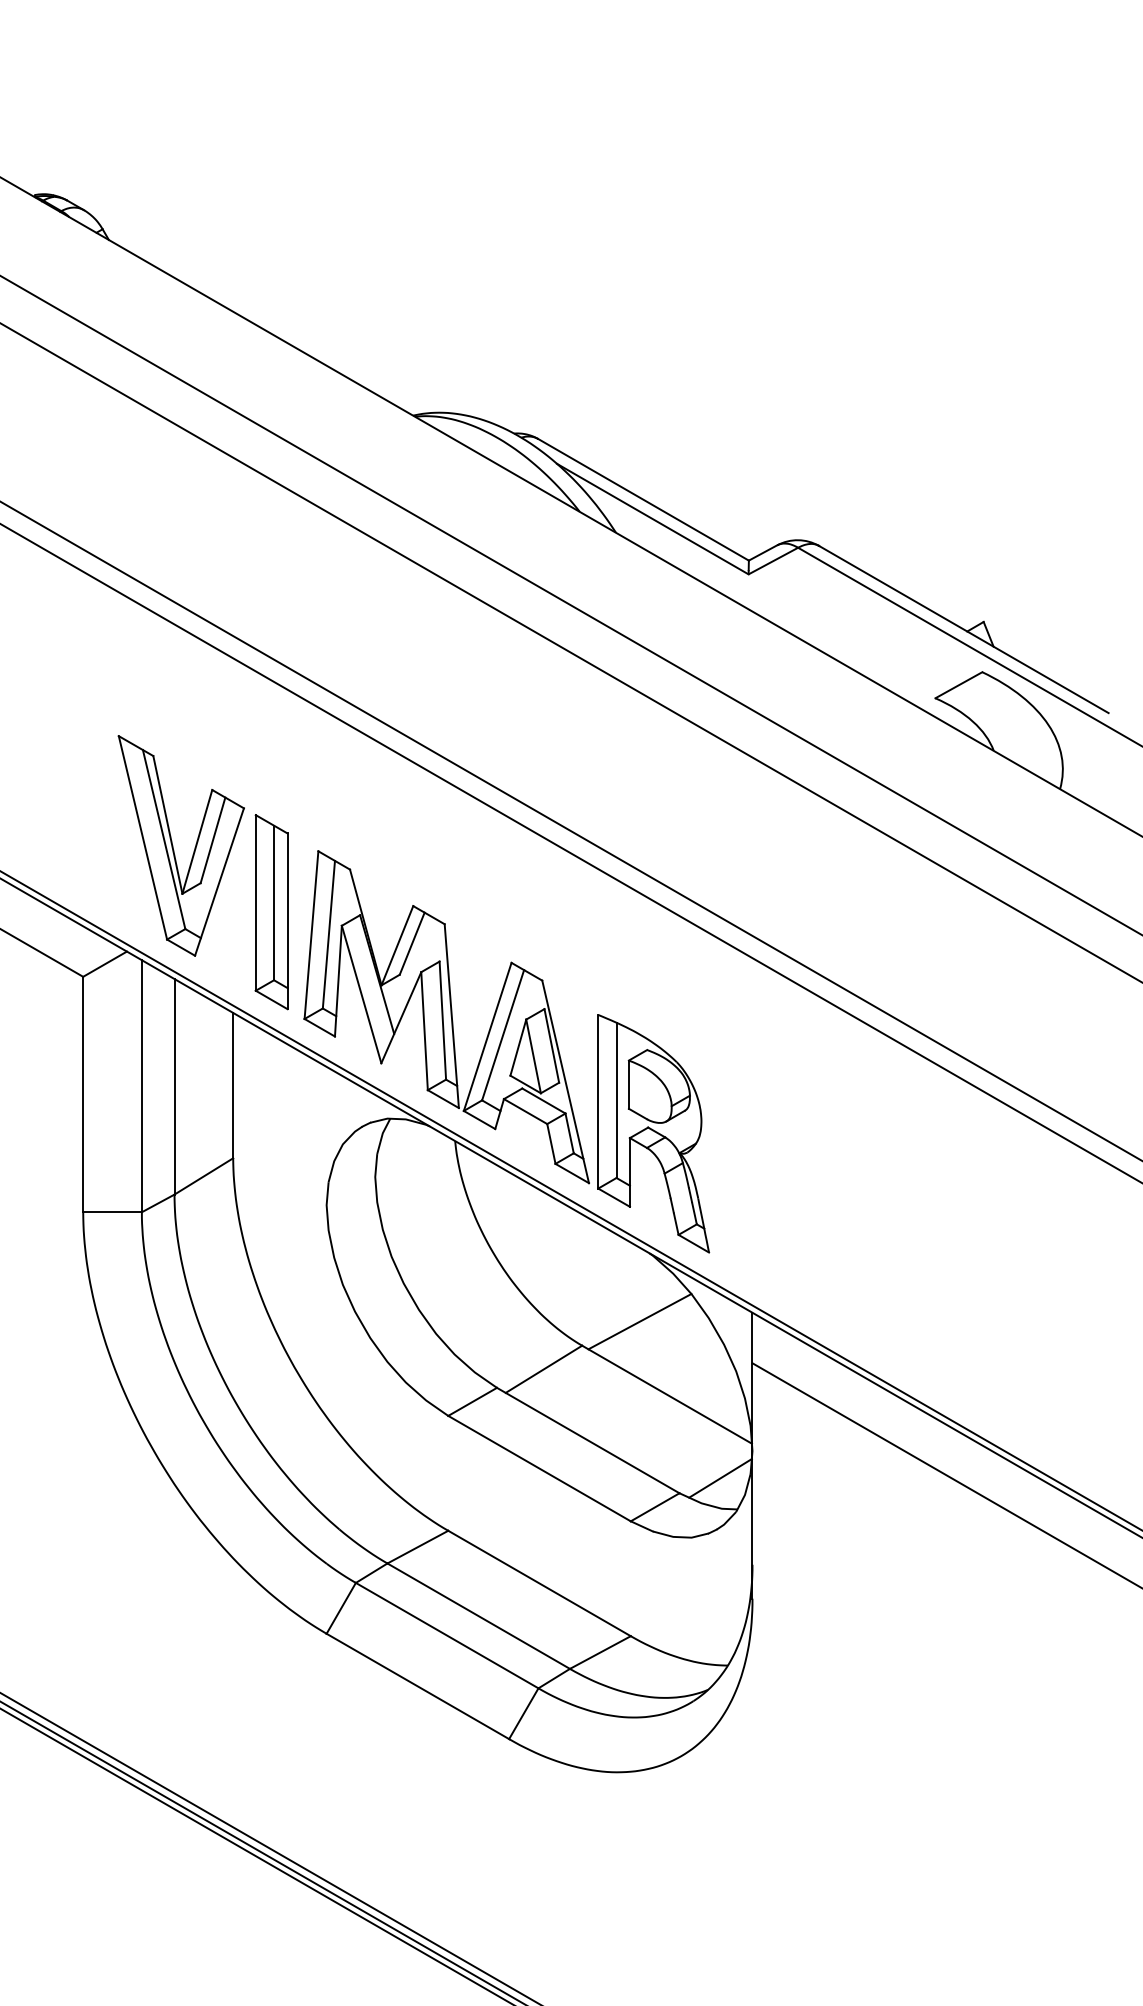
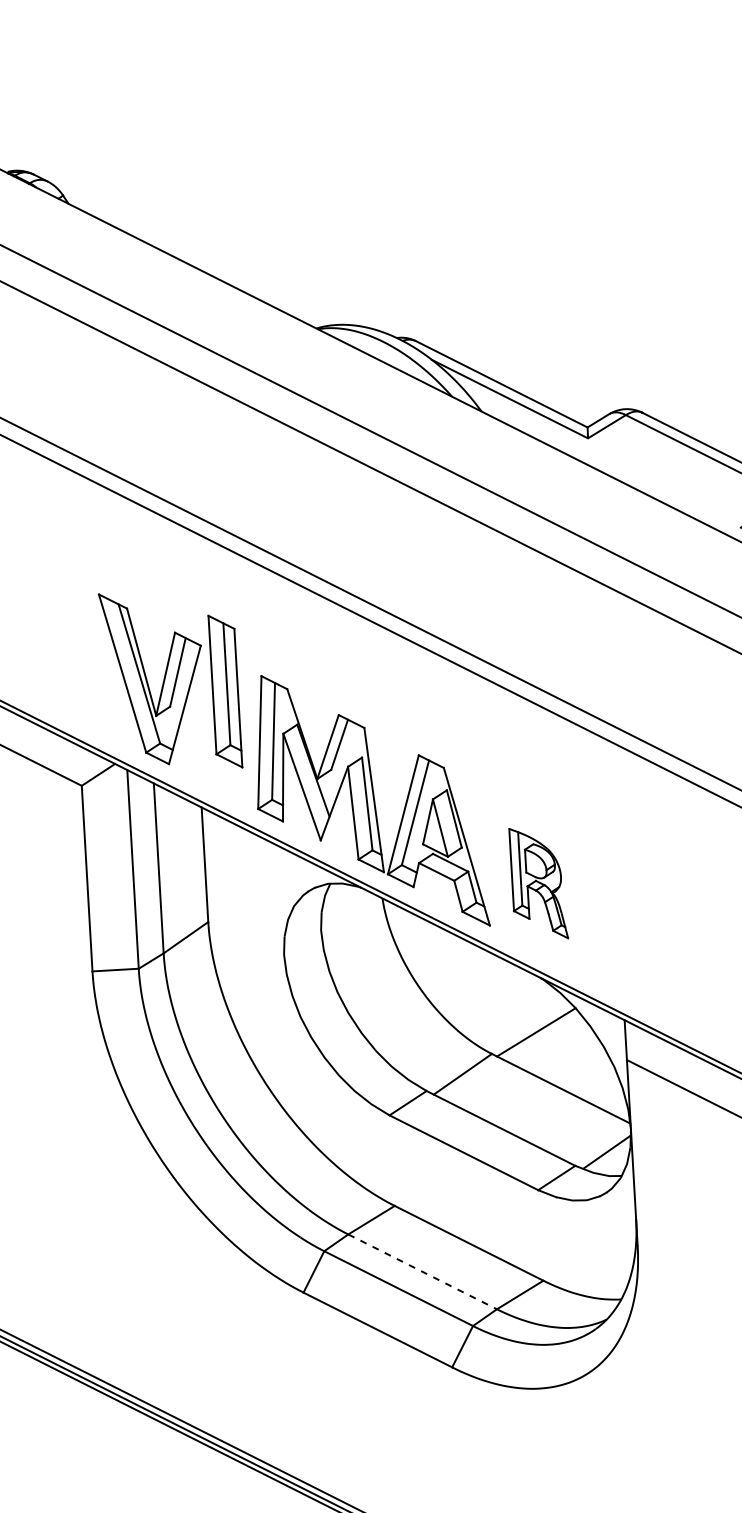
part: (271, 912) -> (225, 691), moved
part: (653, 1133) -> (538, 883), size x0.6
line: (479, 1616) -> (423, 1272), solid -> dashed

